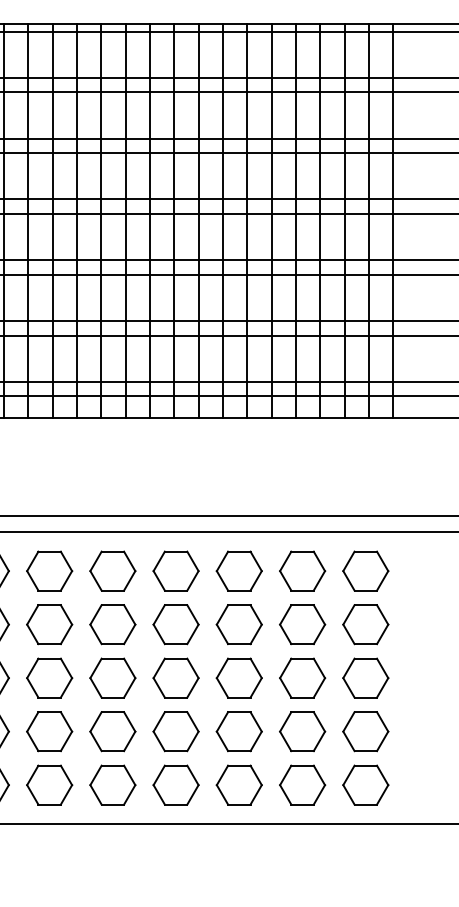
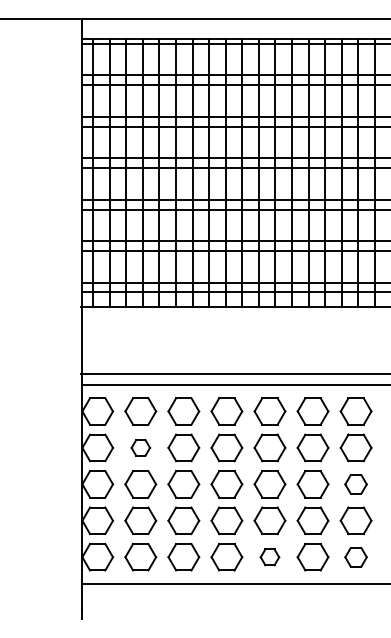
part: (49, 624) -> (140, 447), size x0.6
part: (364, 678) -> (355, 484), size x0.7
part: (238, 785) -> (269, 557), size x0.6
part: (364, 785) -> (355, 557), size x0.7

